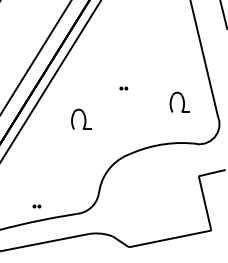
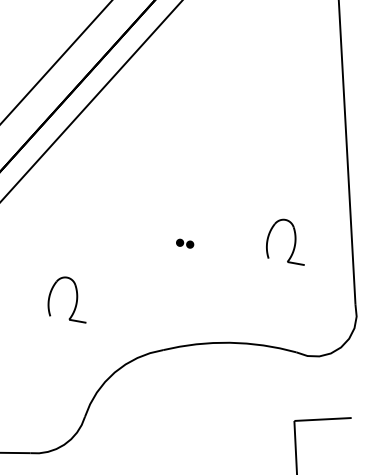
part: (123, 88) -> (184, 243), moved
part: (179, 101) -> (286, 238), moved
part: (81, 118) -> (69, 296), moved

